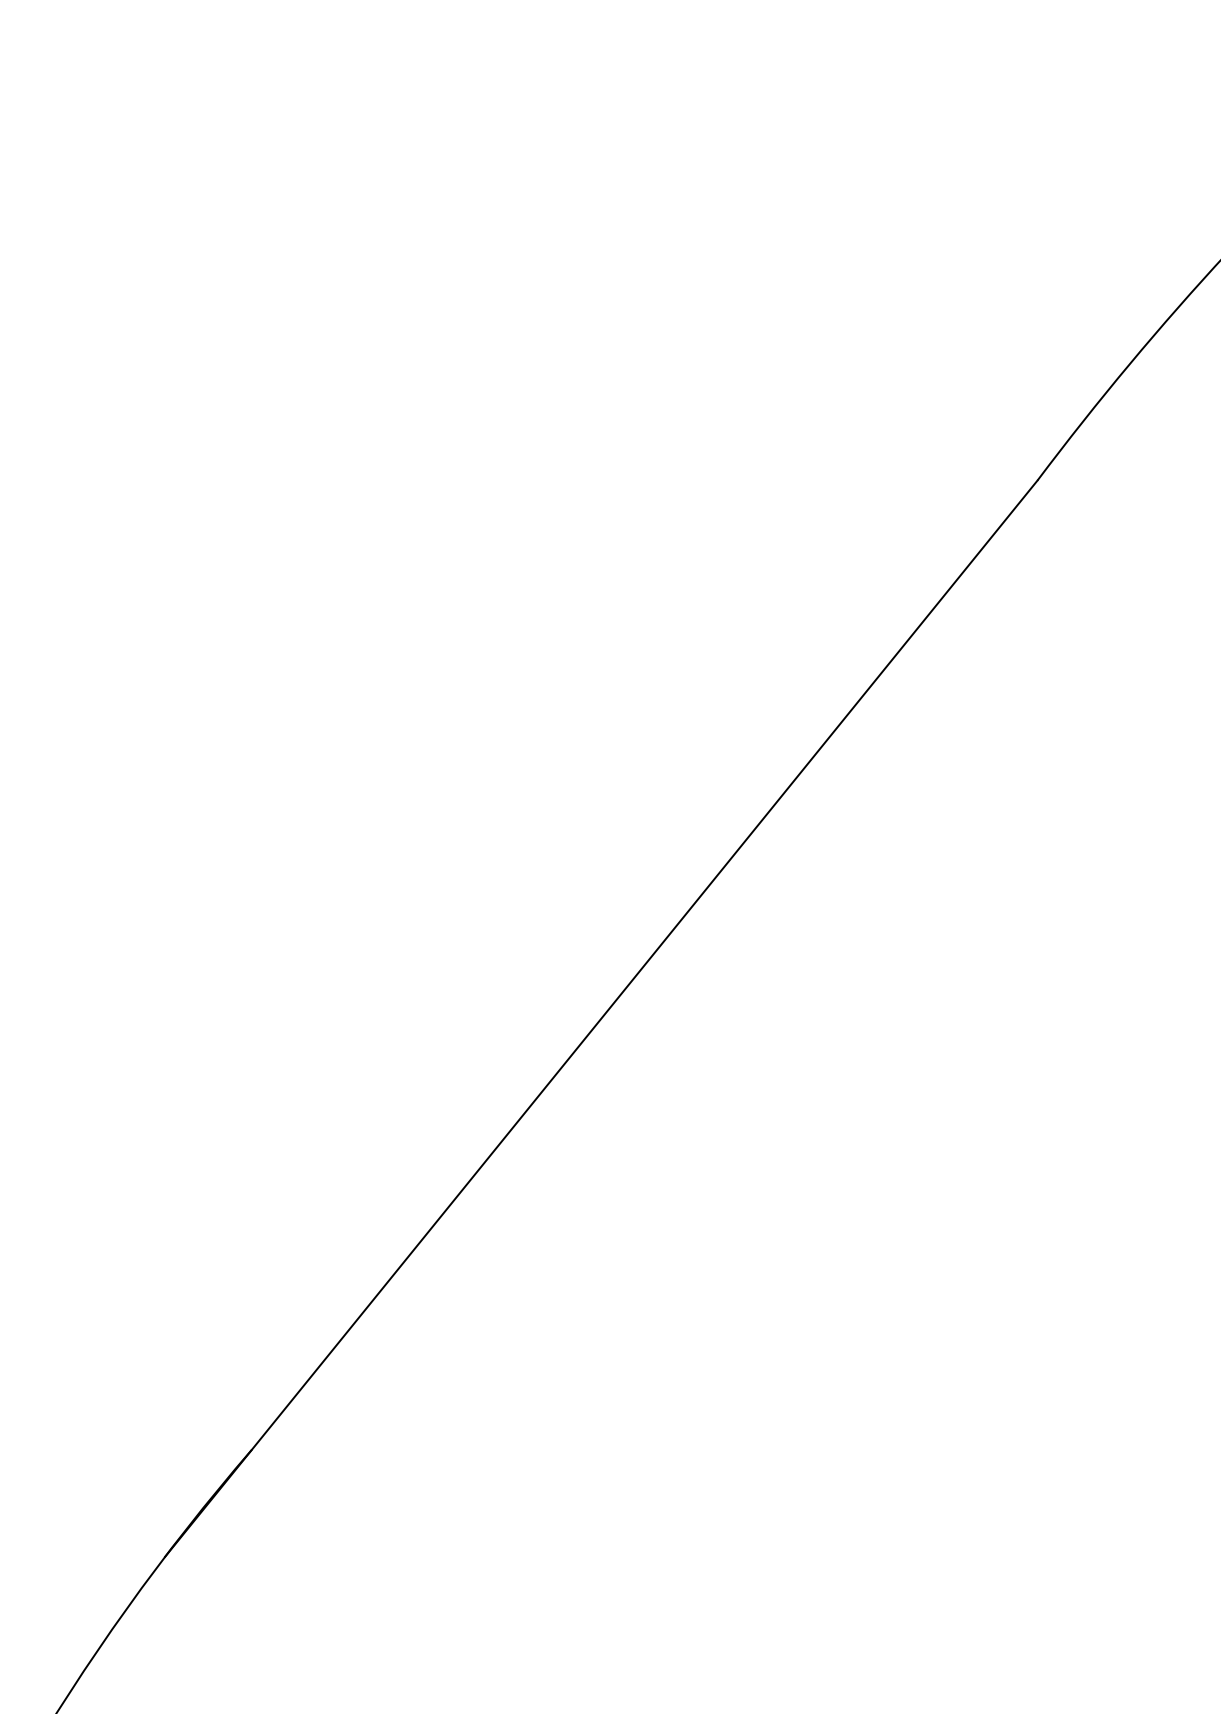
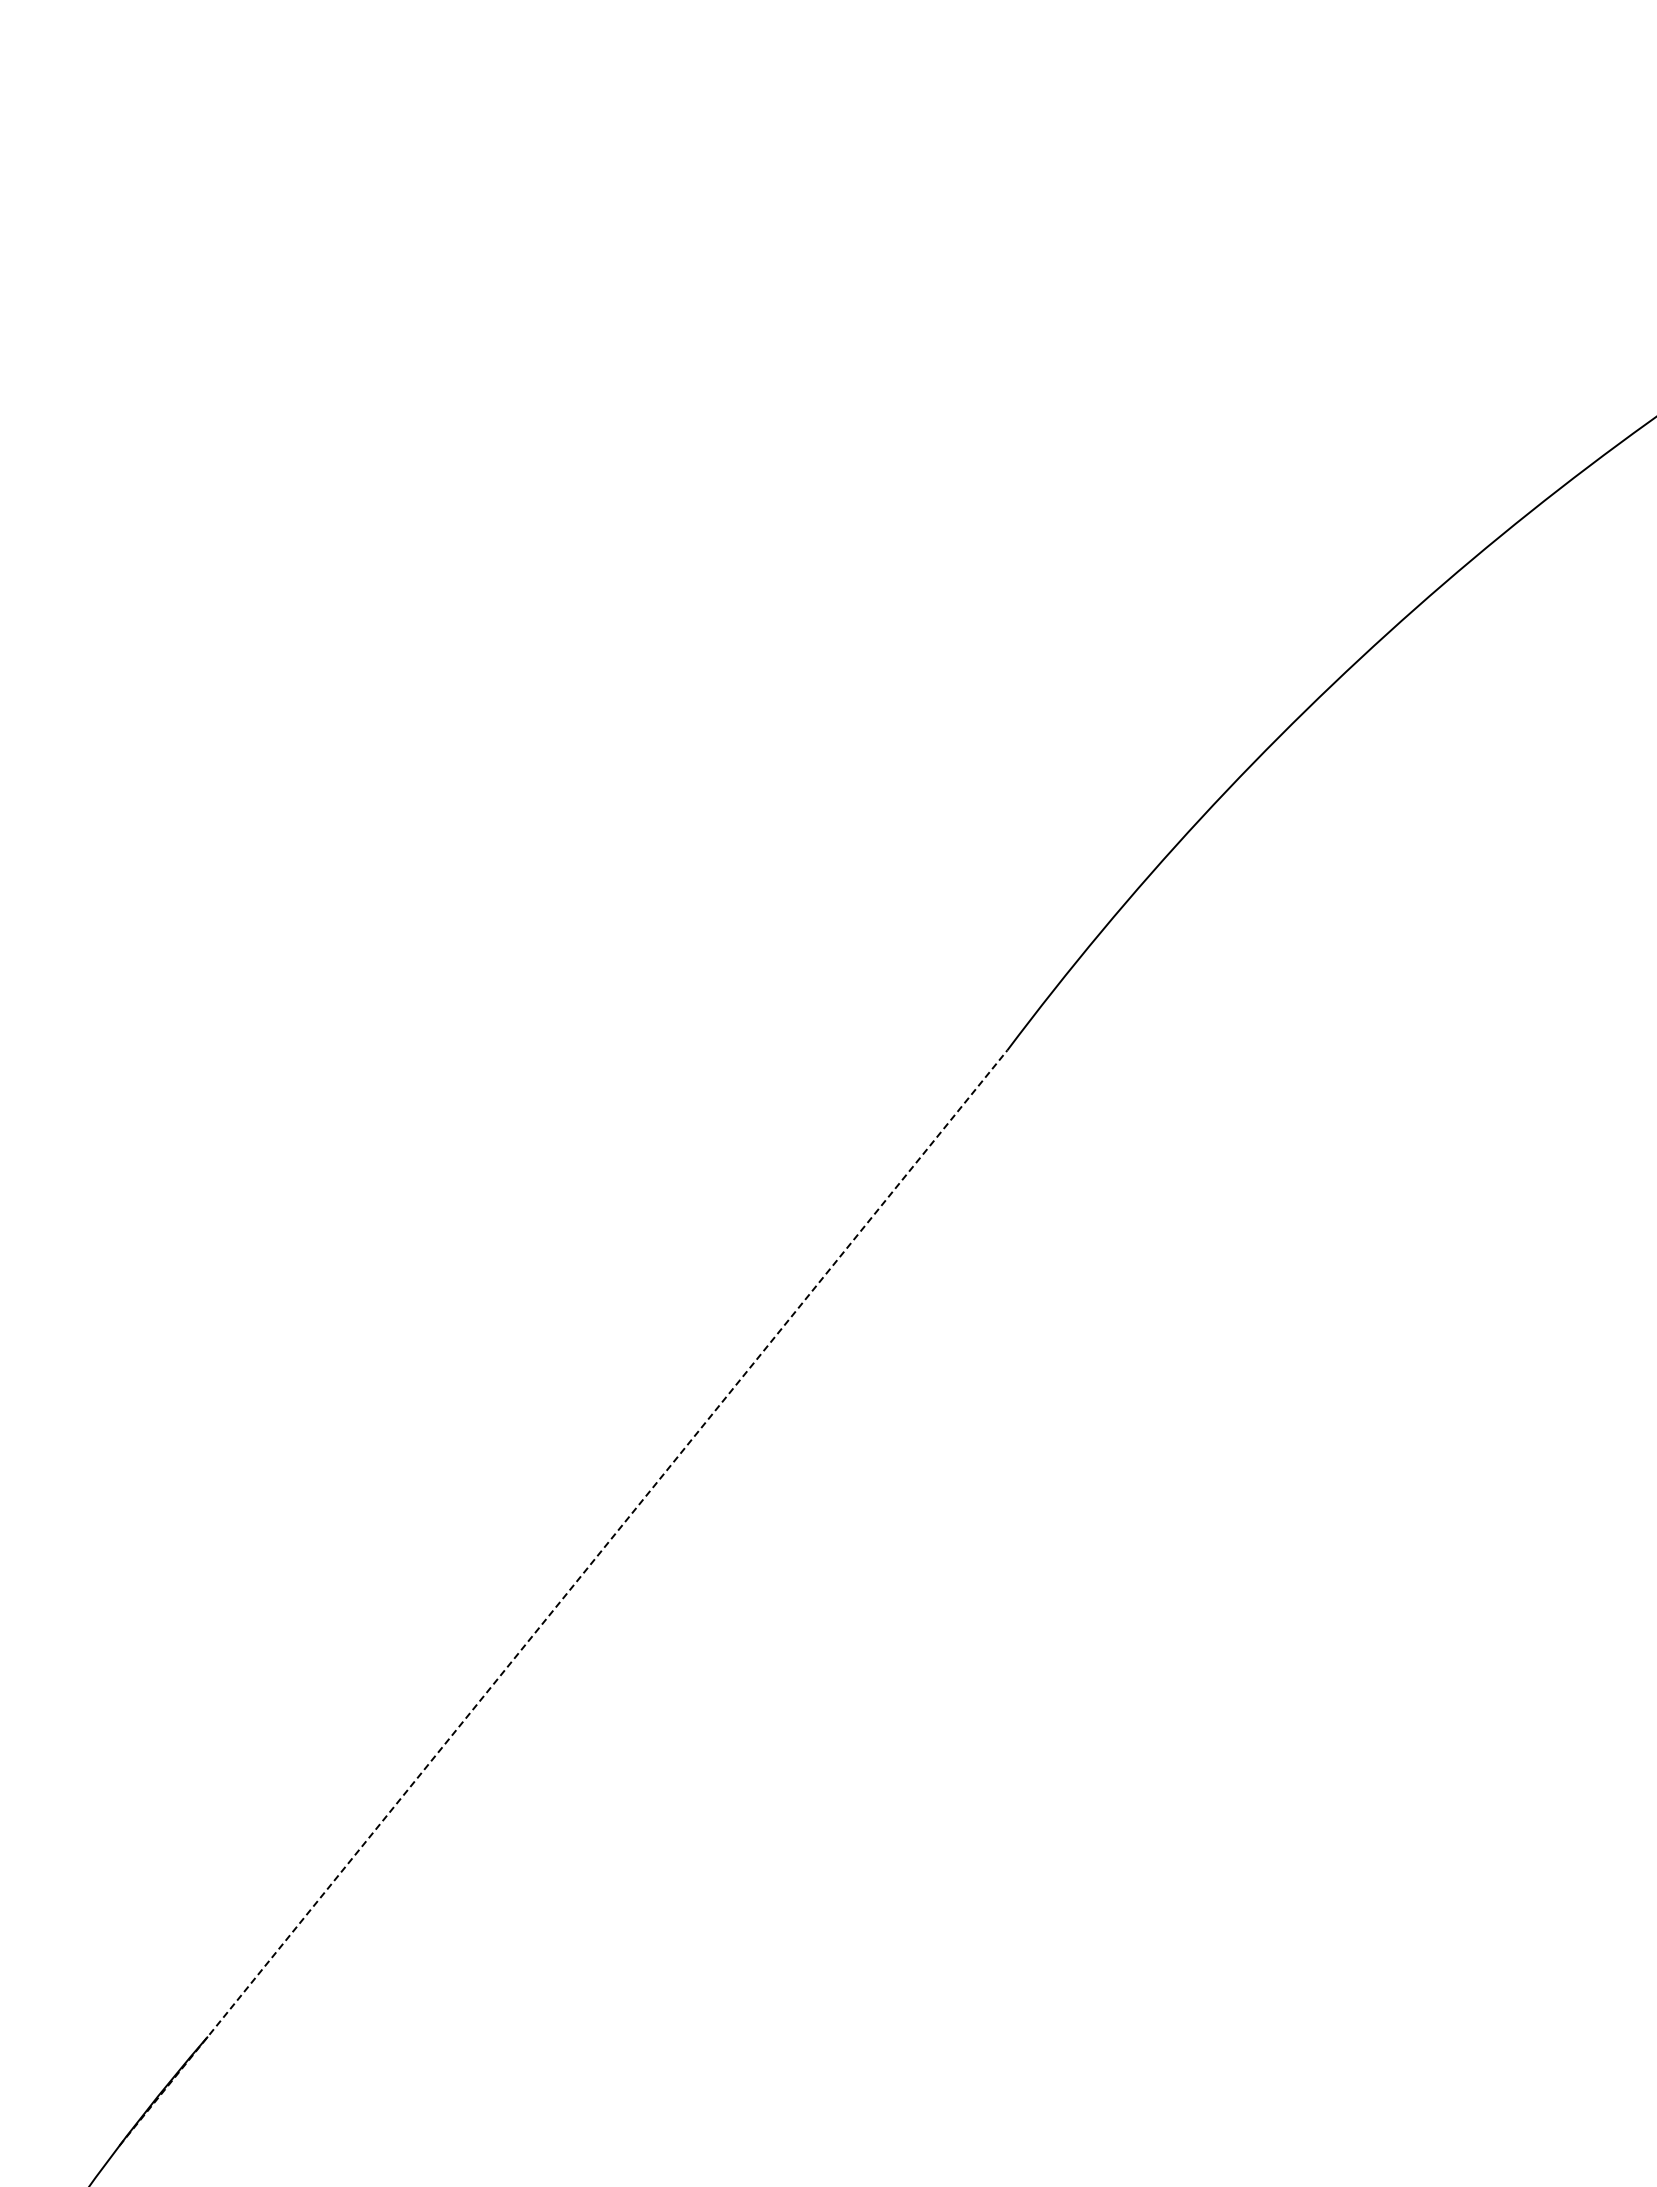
line: (601, 1018) -> (563, 1597), solid -> dashed

